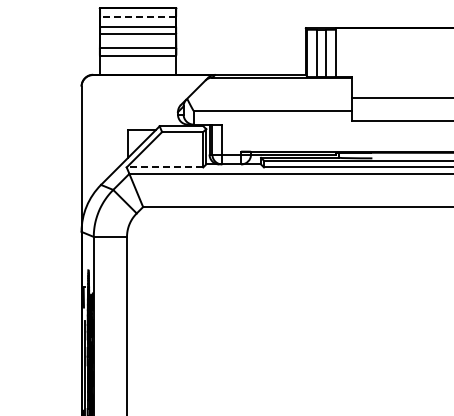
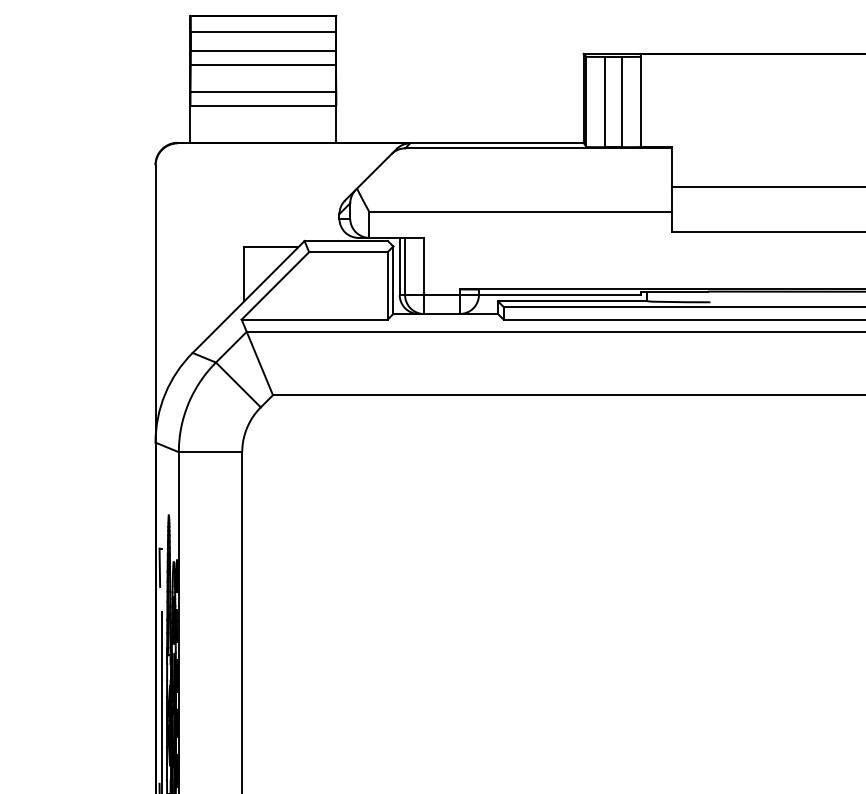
line: (137, 16) -> (262, 31), dashed -> solid
line: (164, 167) -> (313, 319), dashed -> solid

